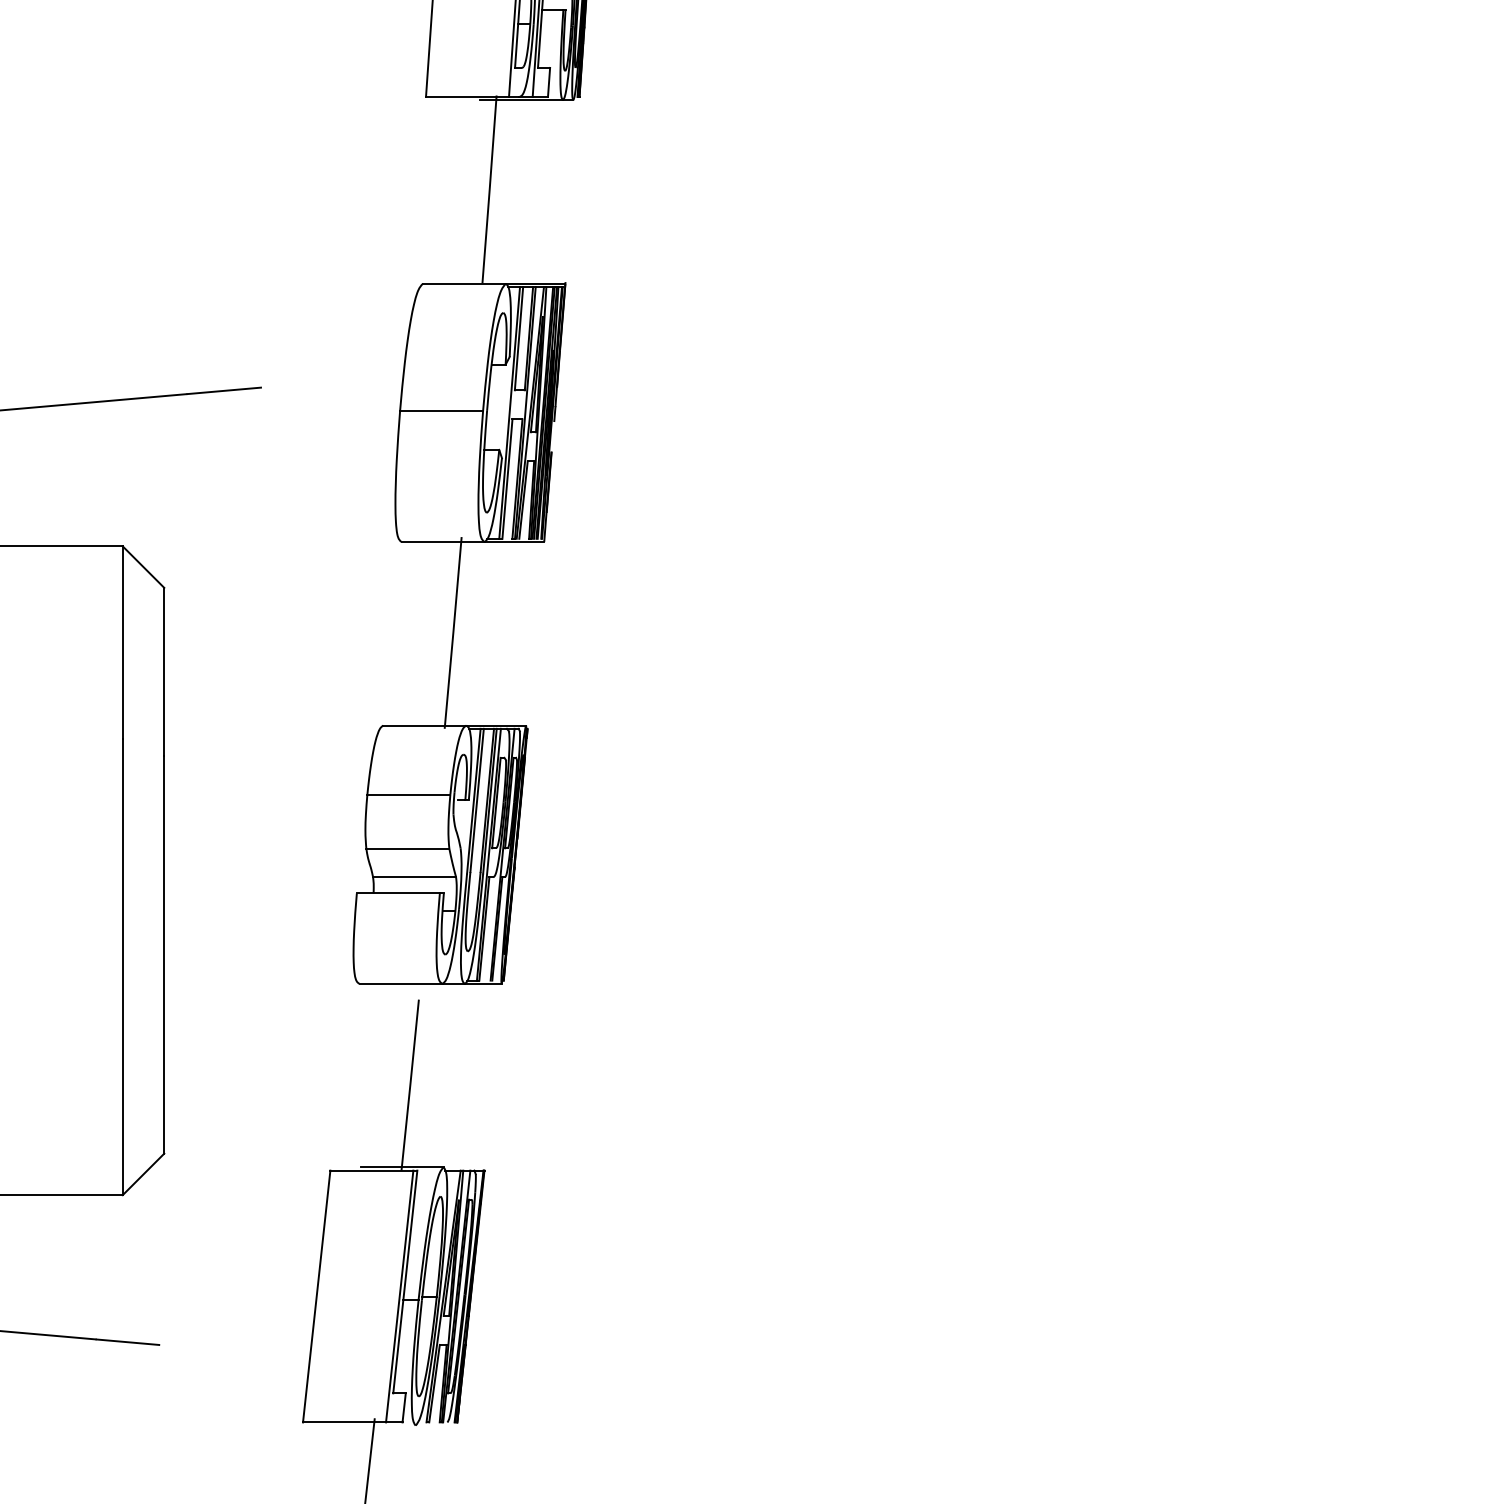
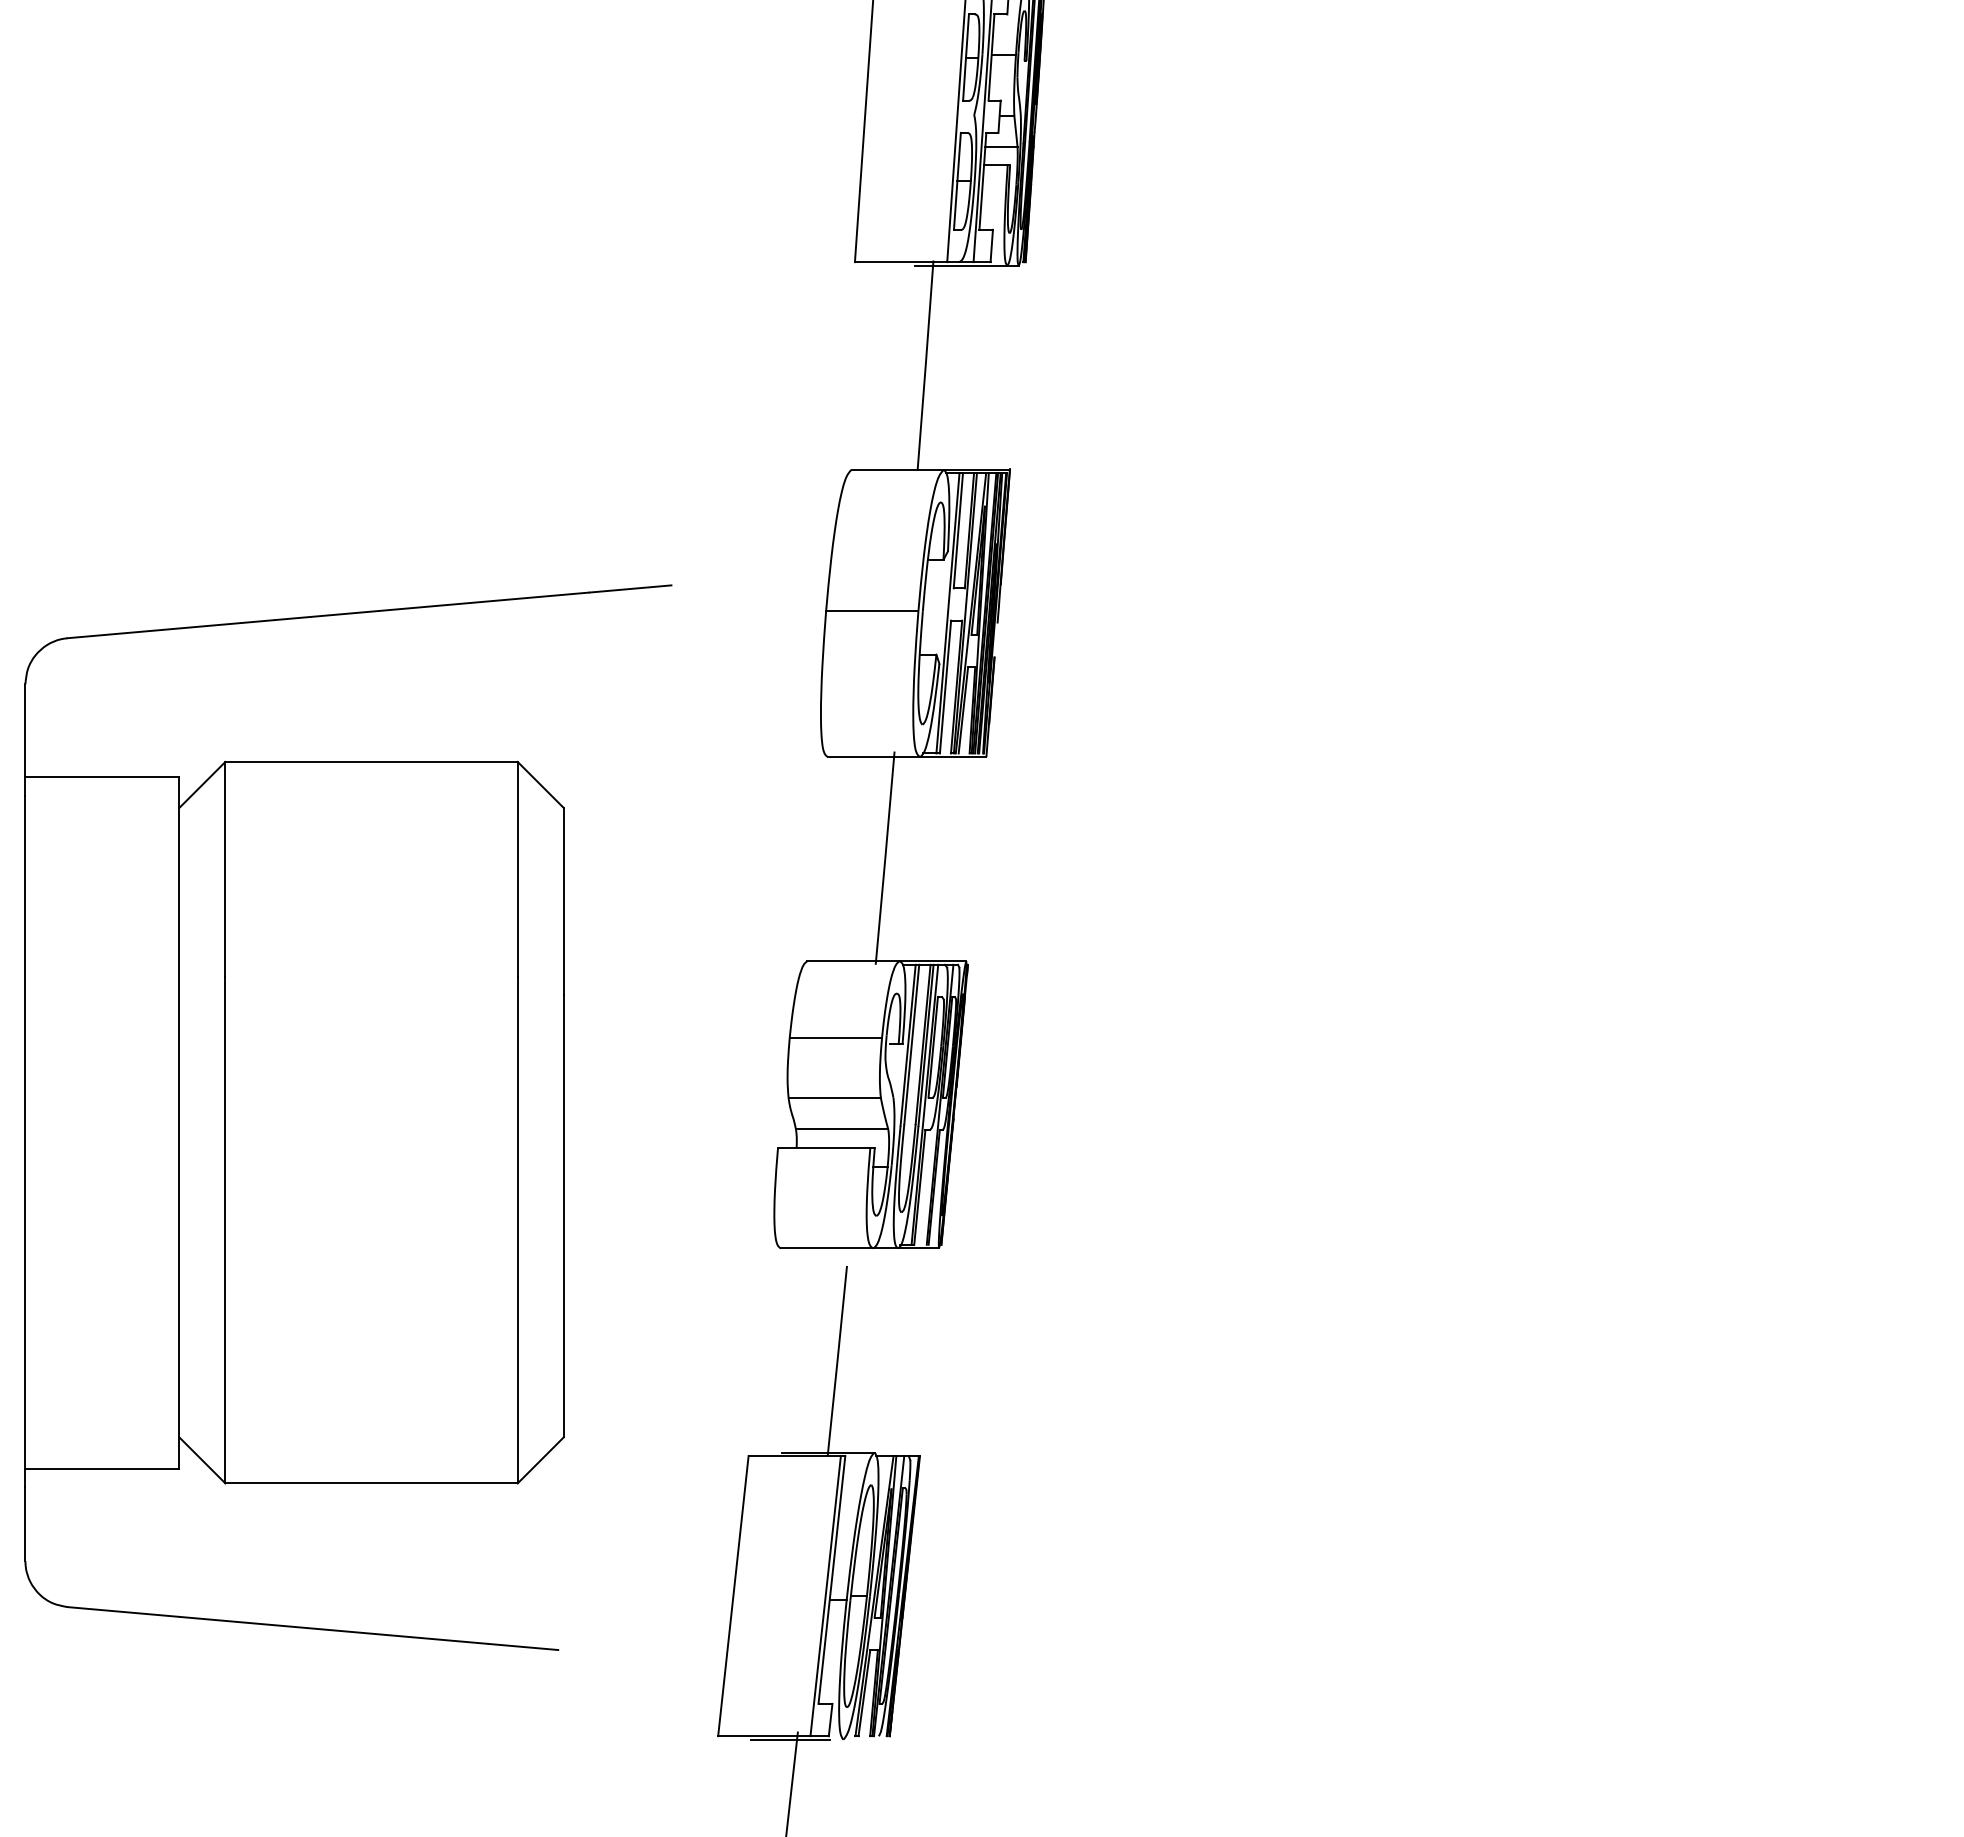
line: (368, 1425) -> (790, 1739), added

